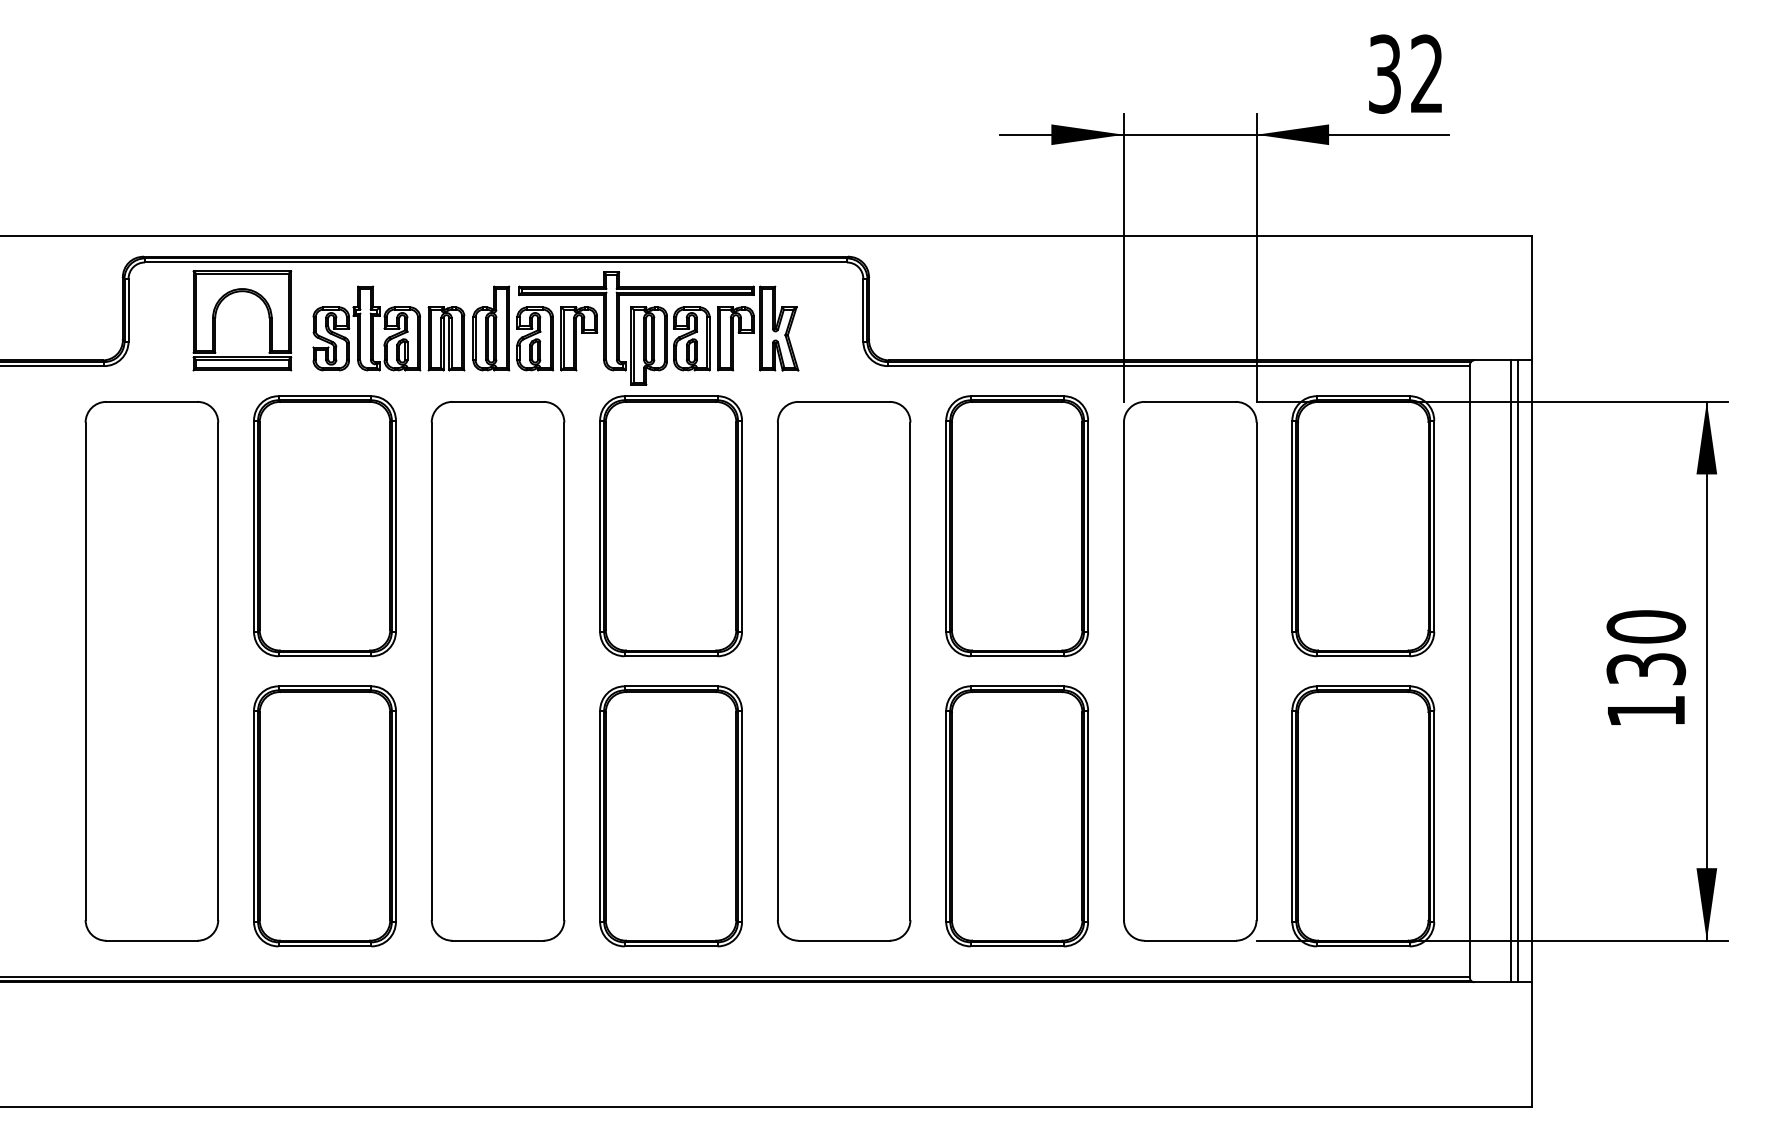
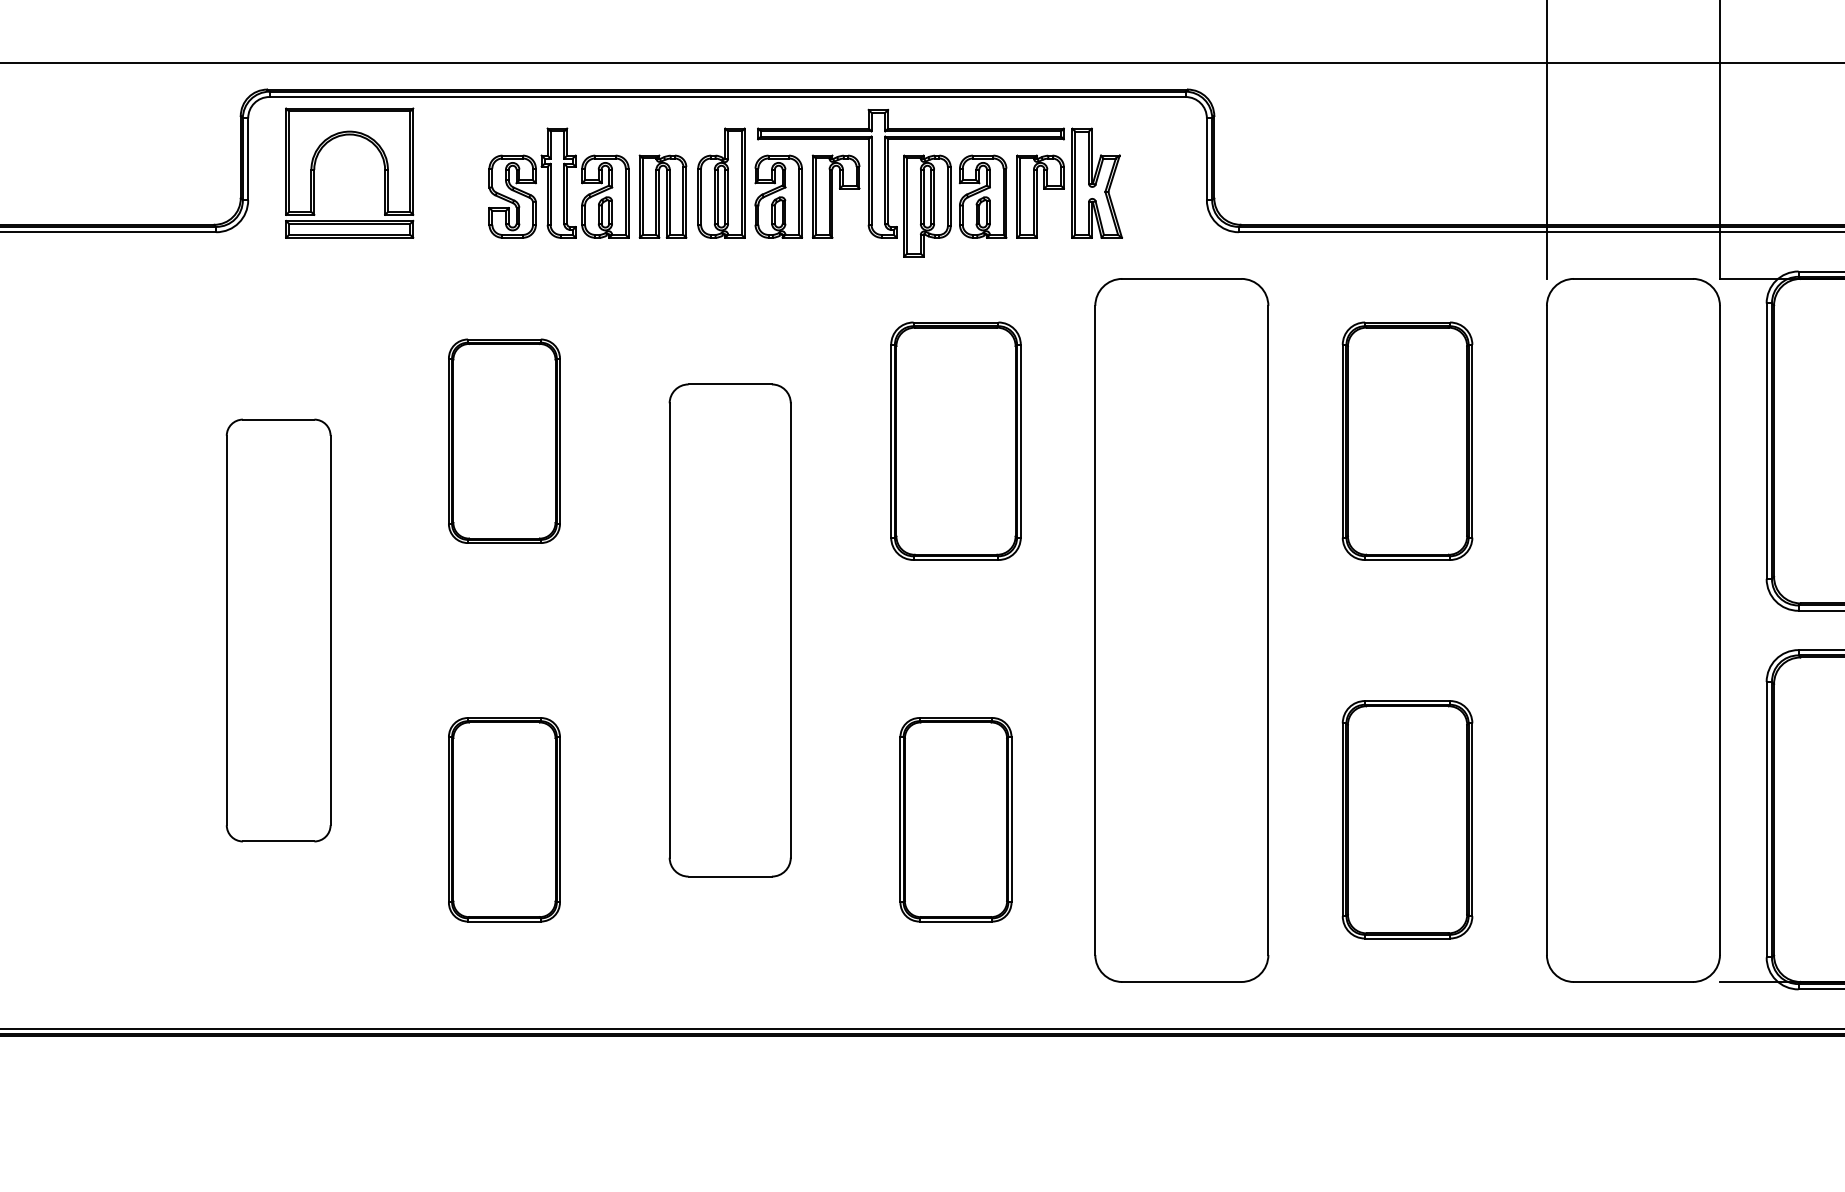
part: (268, 318) -> (383, 170), moved
part: (324, 526) -> (503, 441), size x0.6
part: (670, 526) -> (955, 441), size x0.7
part: (1016, 526) -> (1406, 441), size x0.7
part: (151, 671) -> (278, 630), size x0.6
part: (497, 671) -> (729, 630), size x0.7
part: (324, 816) -> (503, 819), size x0.6
part: (670, 816) -> (955, 819), size x0.6
part: (1016, 816) -> (1406, 819), size x0.7

